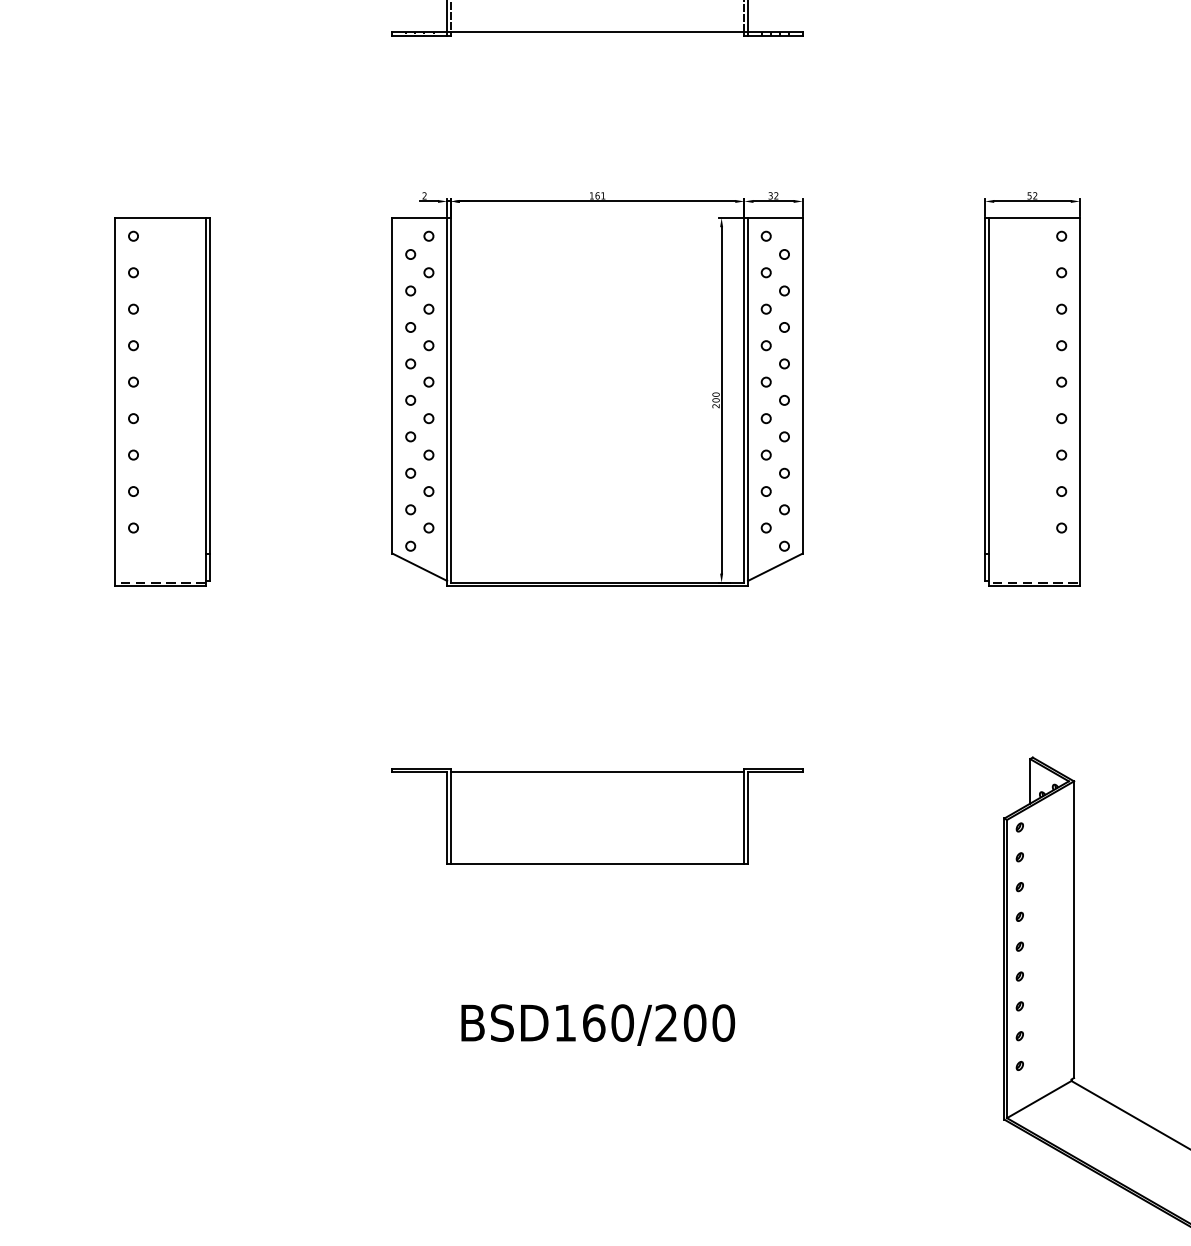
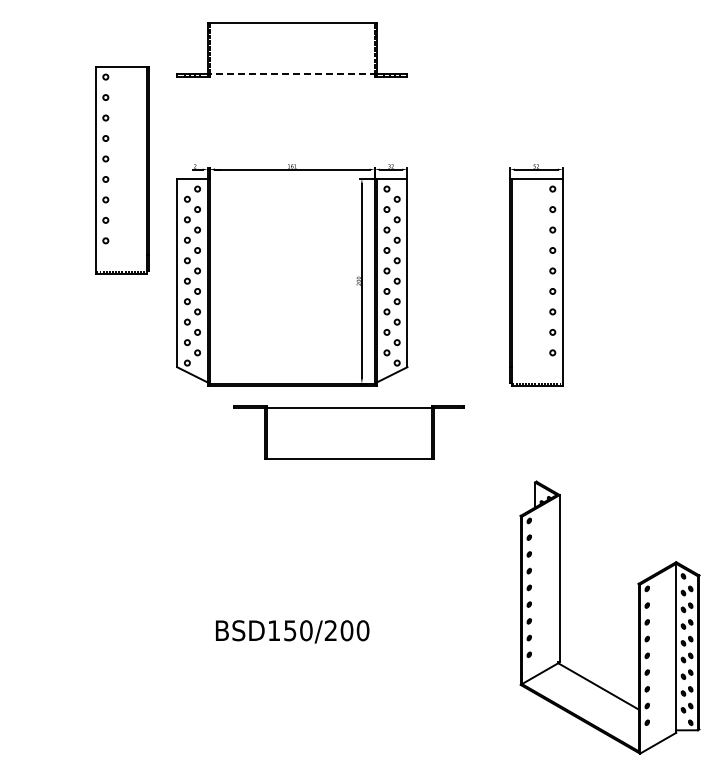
line: (596, 32) -> (291, 74), solid -> dashed
part: (163, 402) -> (122, 170), moved
part: (596, 816) -> (348, 432), moved
text: (594, 1022) -> (290, 630), BSD160/200 -> BSD150/200

